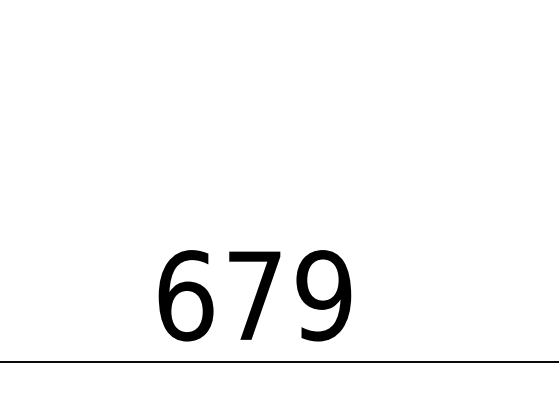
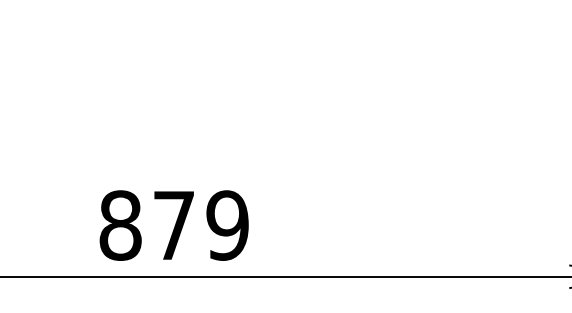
text: (185, 295) -> (120, 225), 679 -> 879

